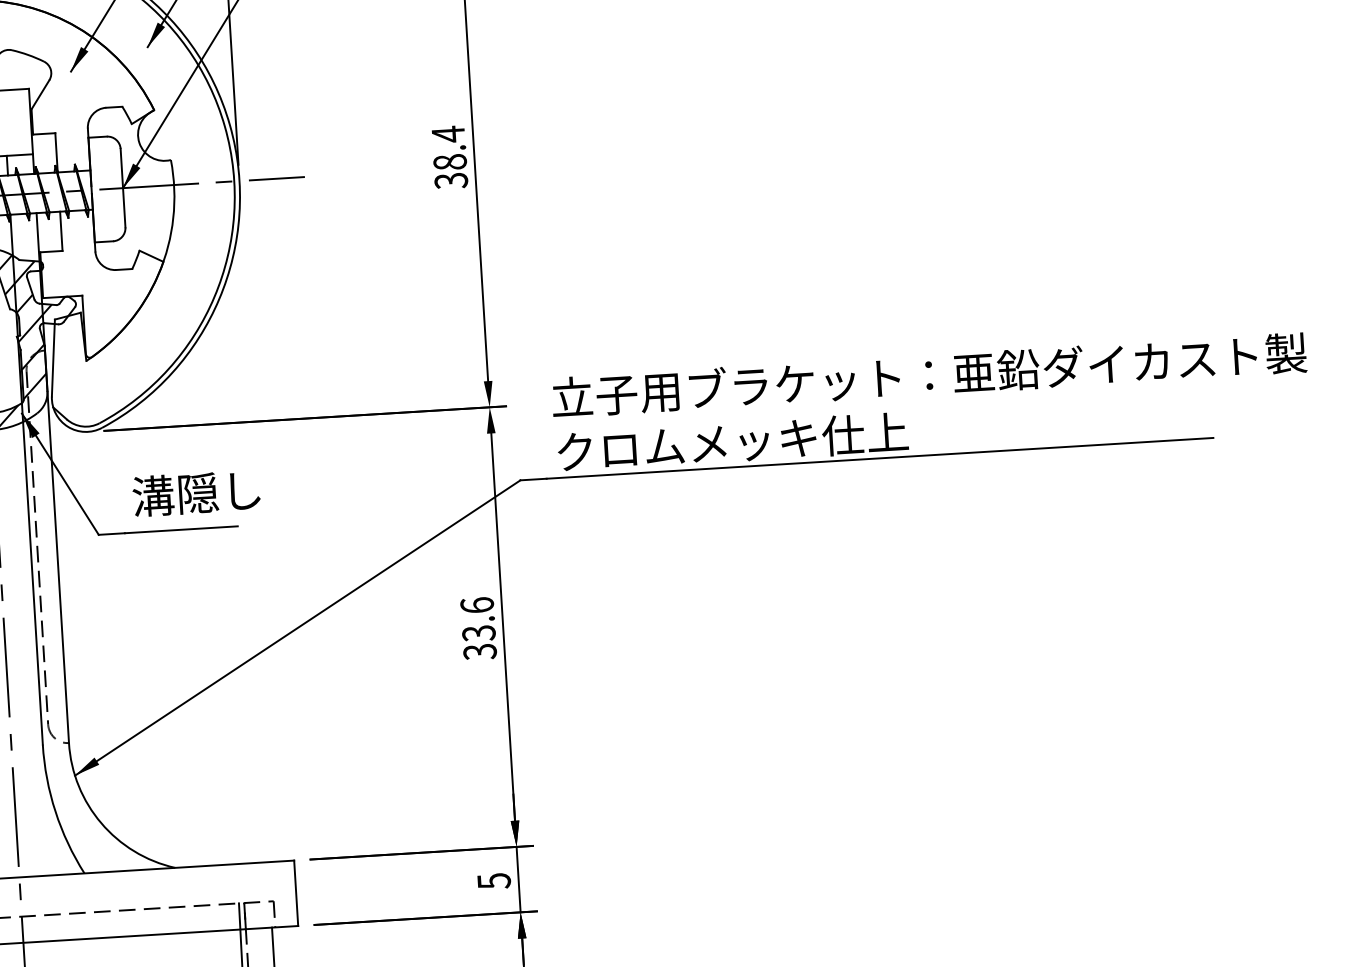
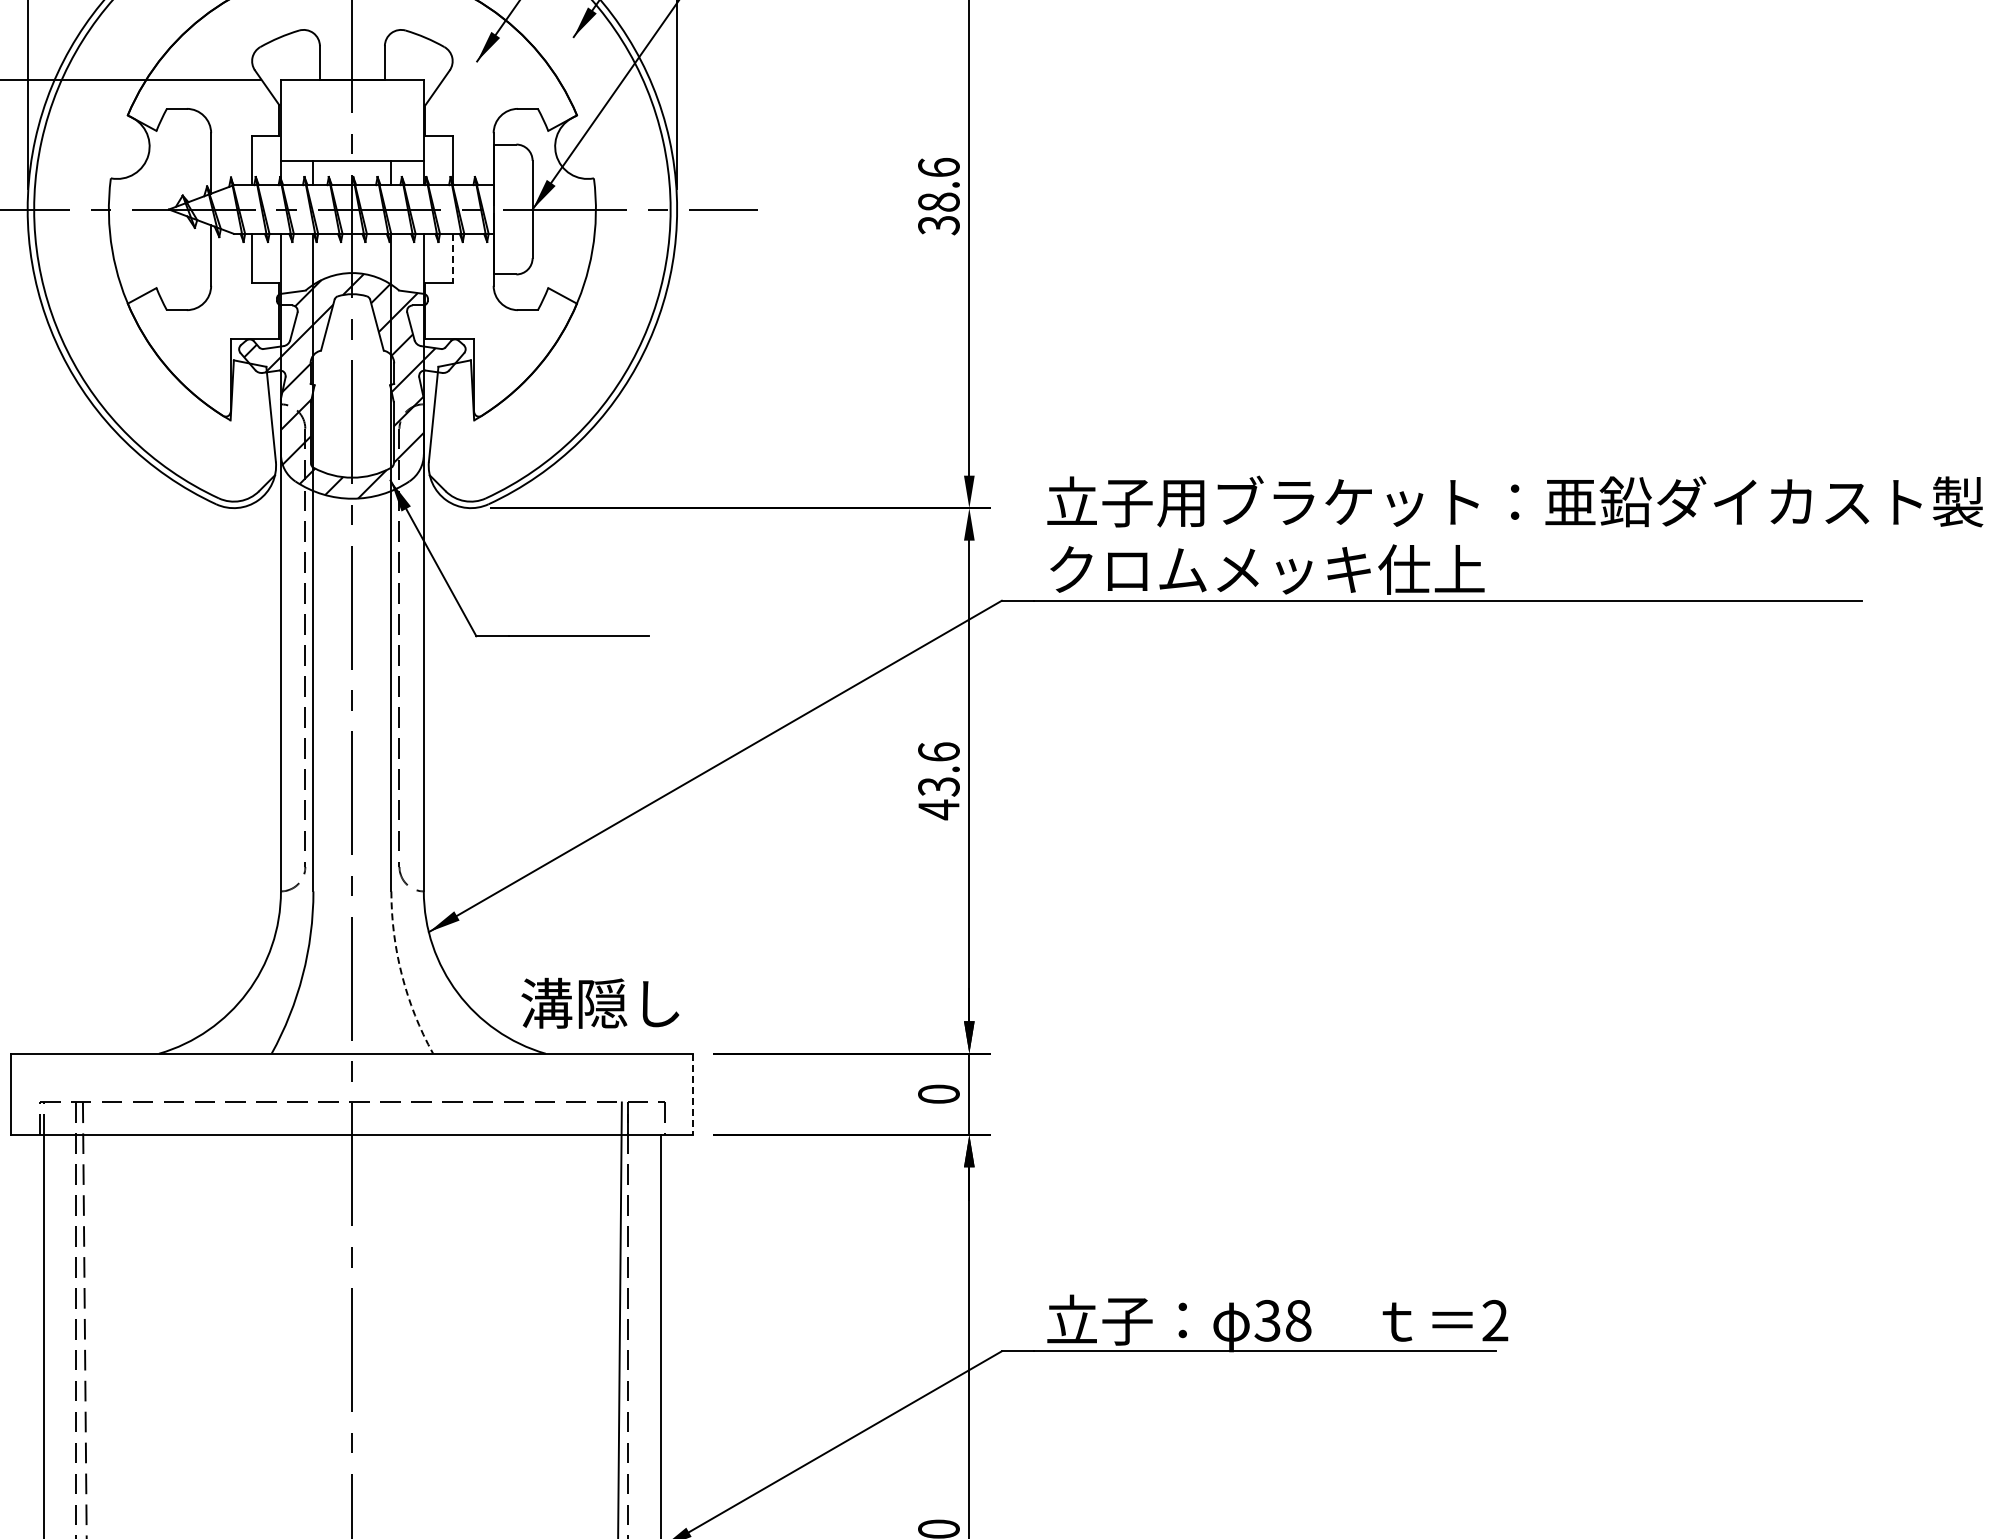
text: (448, 134) -> (938, 167), 38.4 -> 38.6
line: (61, 231) -> (453, 258), solid -> dashed
text: (196, 492) -> (600, 1002), moved
text: (479, 651) -> (938, 809), 33.6 -> 43.6
arc: (55, 811) -> (401, 975), solid -> dashed
text: (493, 881) -> (938, 1094), 5 -> 0
line: (296, 893) -> (693, 1094), solid -> dashed

